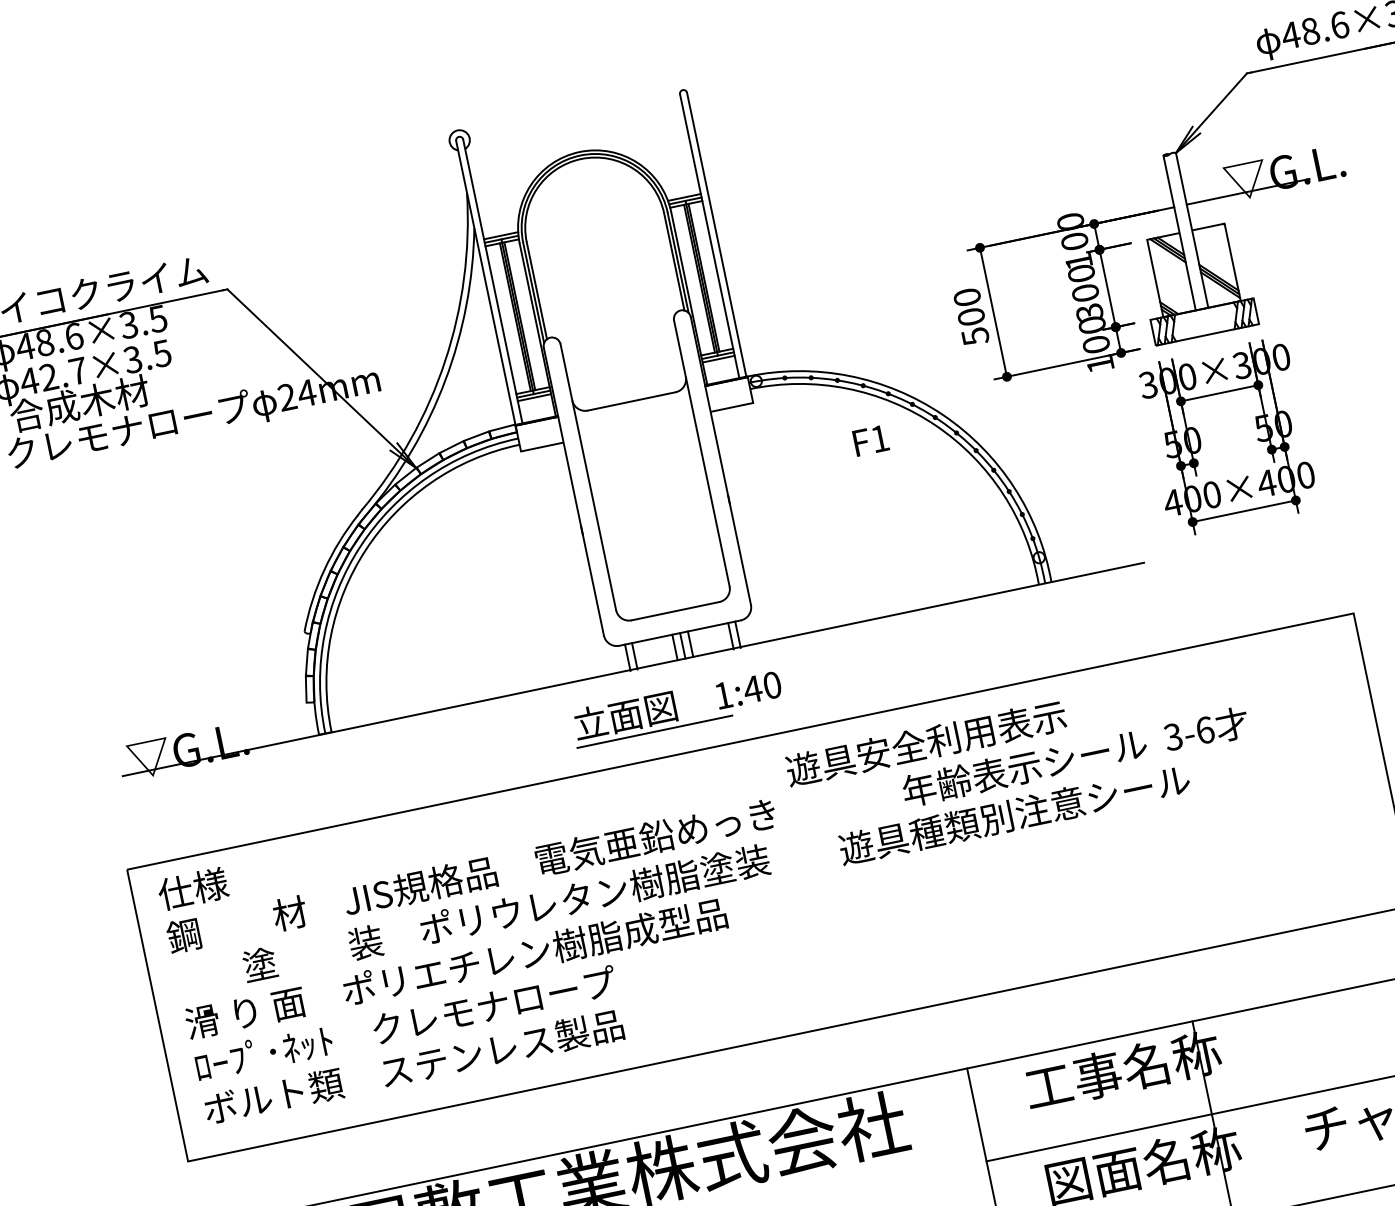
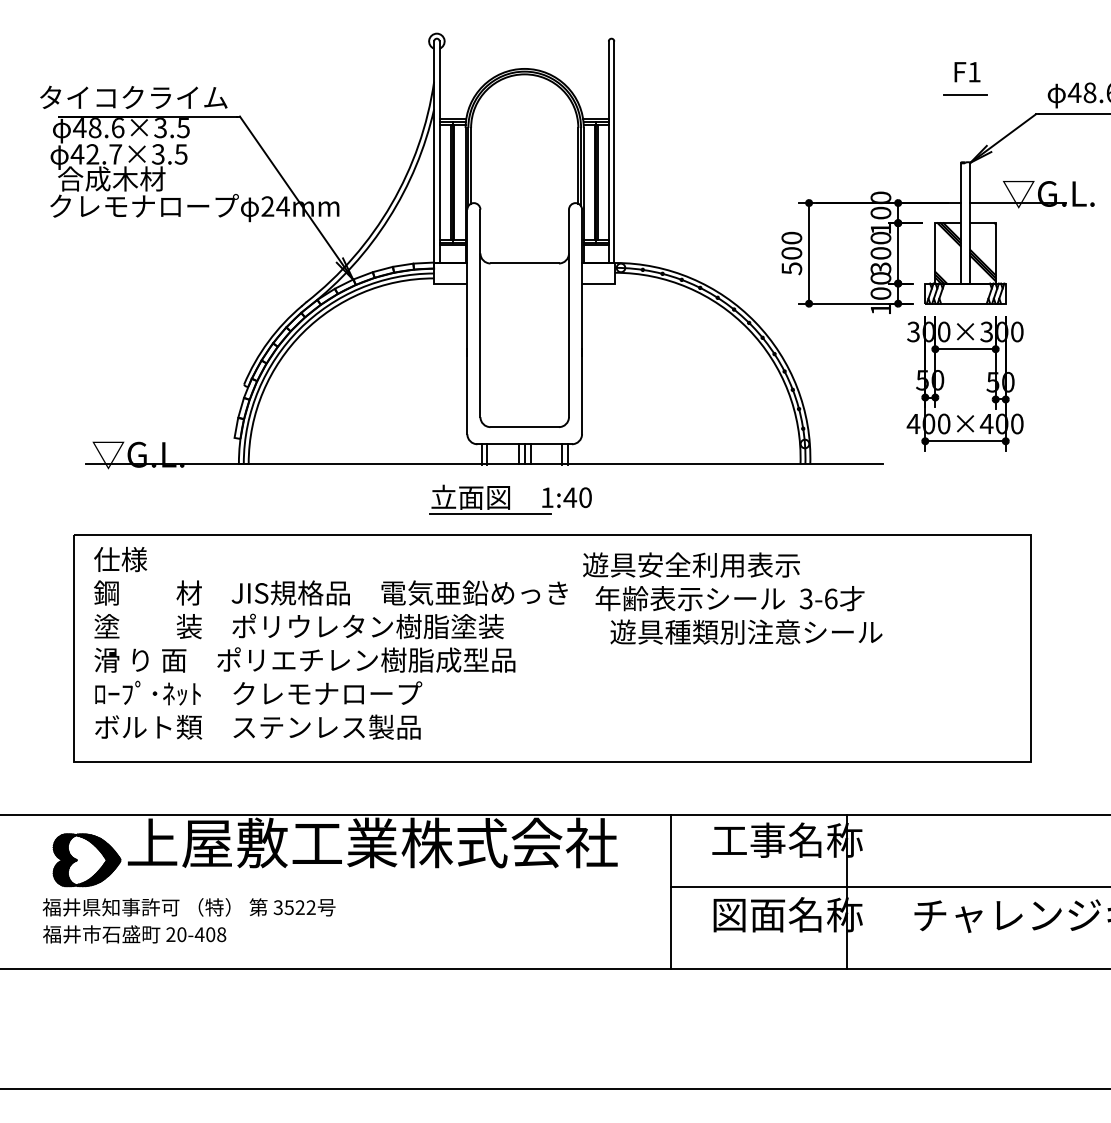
line: (1151, 66) -> (965, 94), added
text: (871, 441) -> (967, 72), moved
text: (1074, 756) -> (729, 598), moved
text: (505, 913) -> (298, 626), moved

